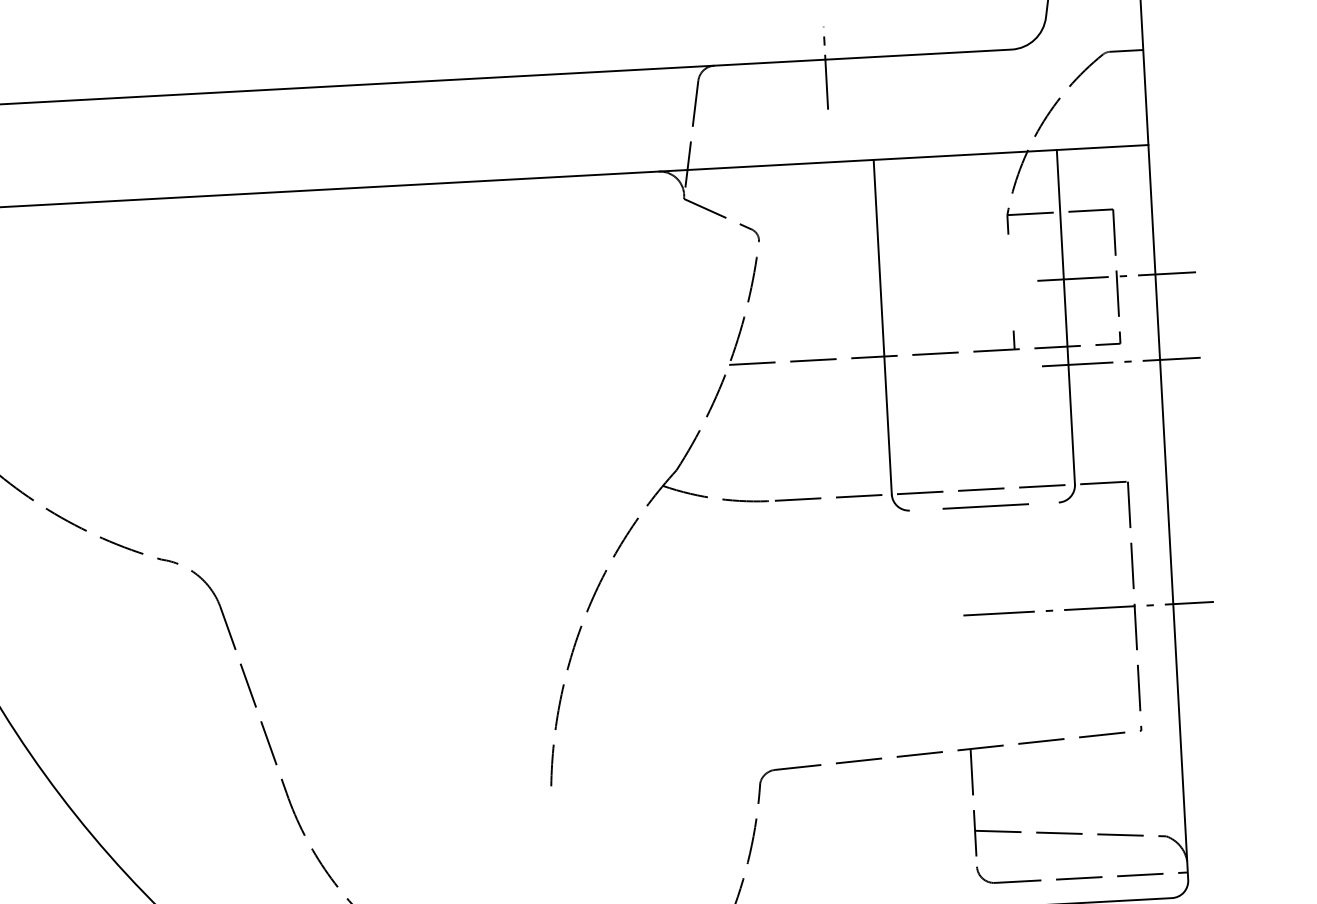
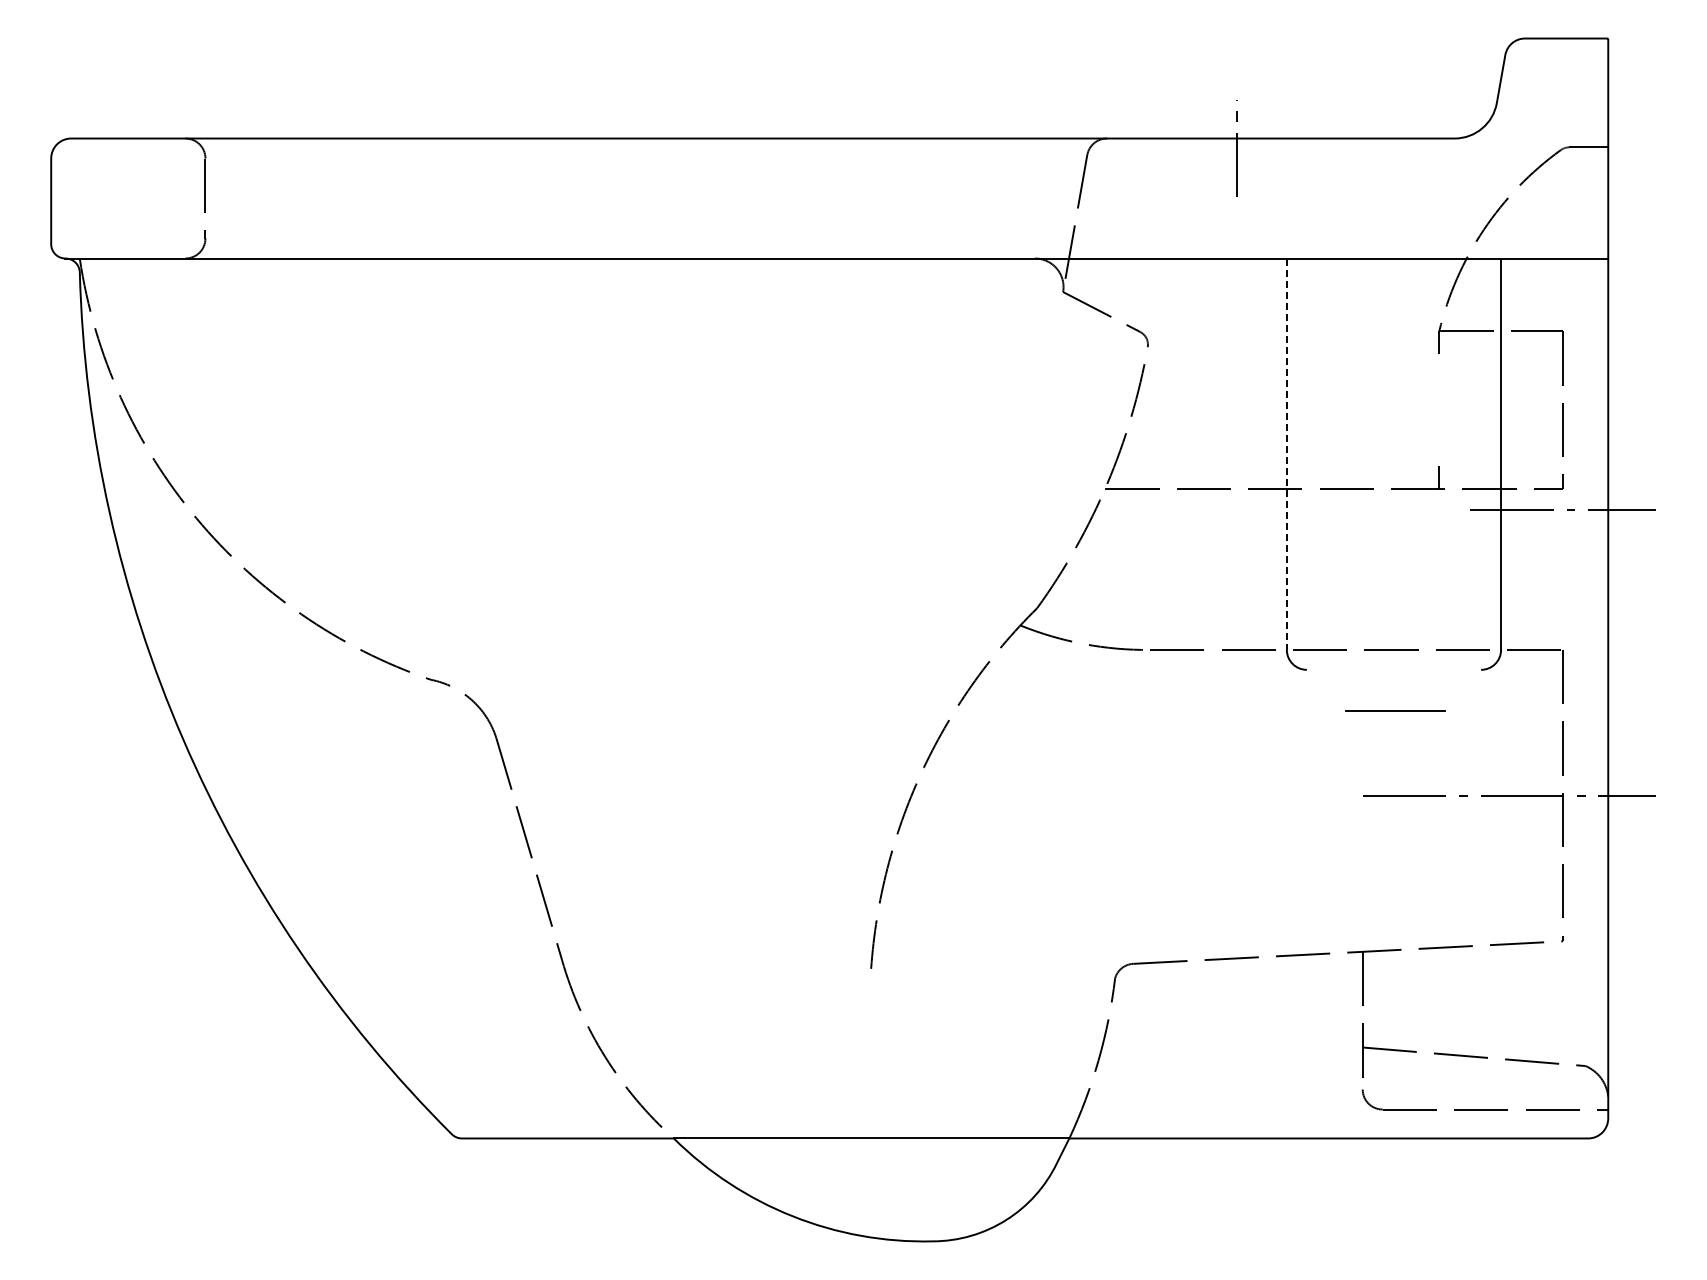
line: (1116, 276) -> (1562, 409), removed
line: (882, 327) -> (1286, 454), solid -> dashed
line: (985, 506) -> (1395, 710), moved

